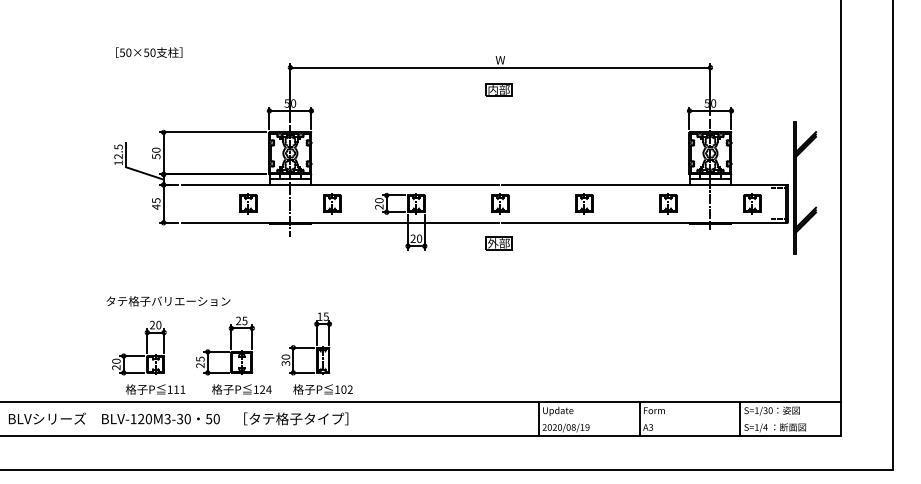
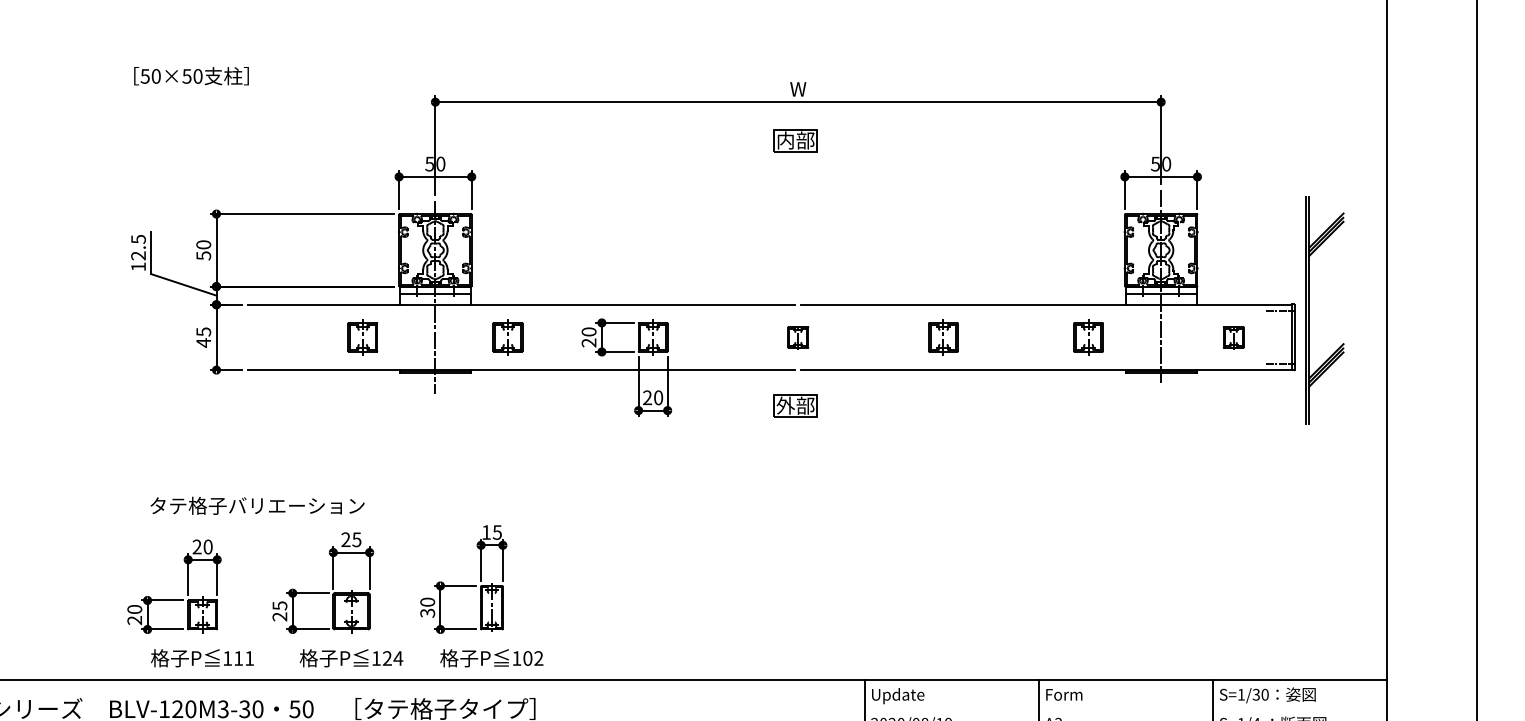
part: (500, 203) -> (798, 336), size x0.7
part: (752, 203) -> (1233, 336), size x0.7
text: (168, 301) -> (257, 506), moved

